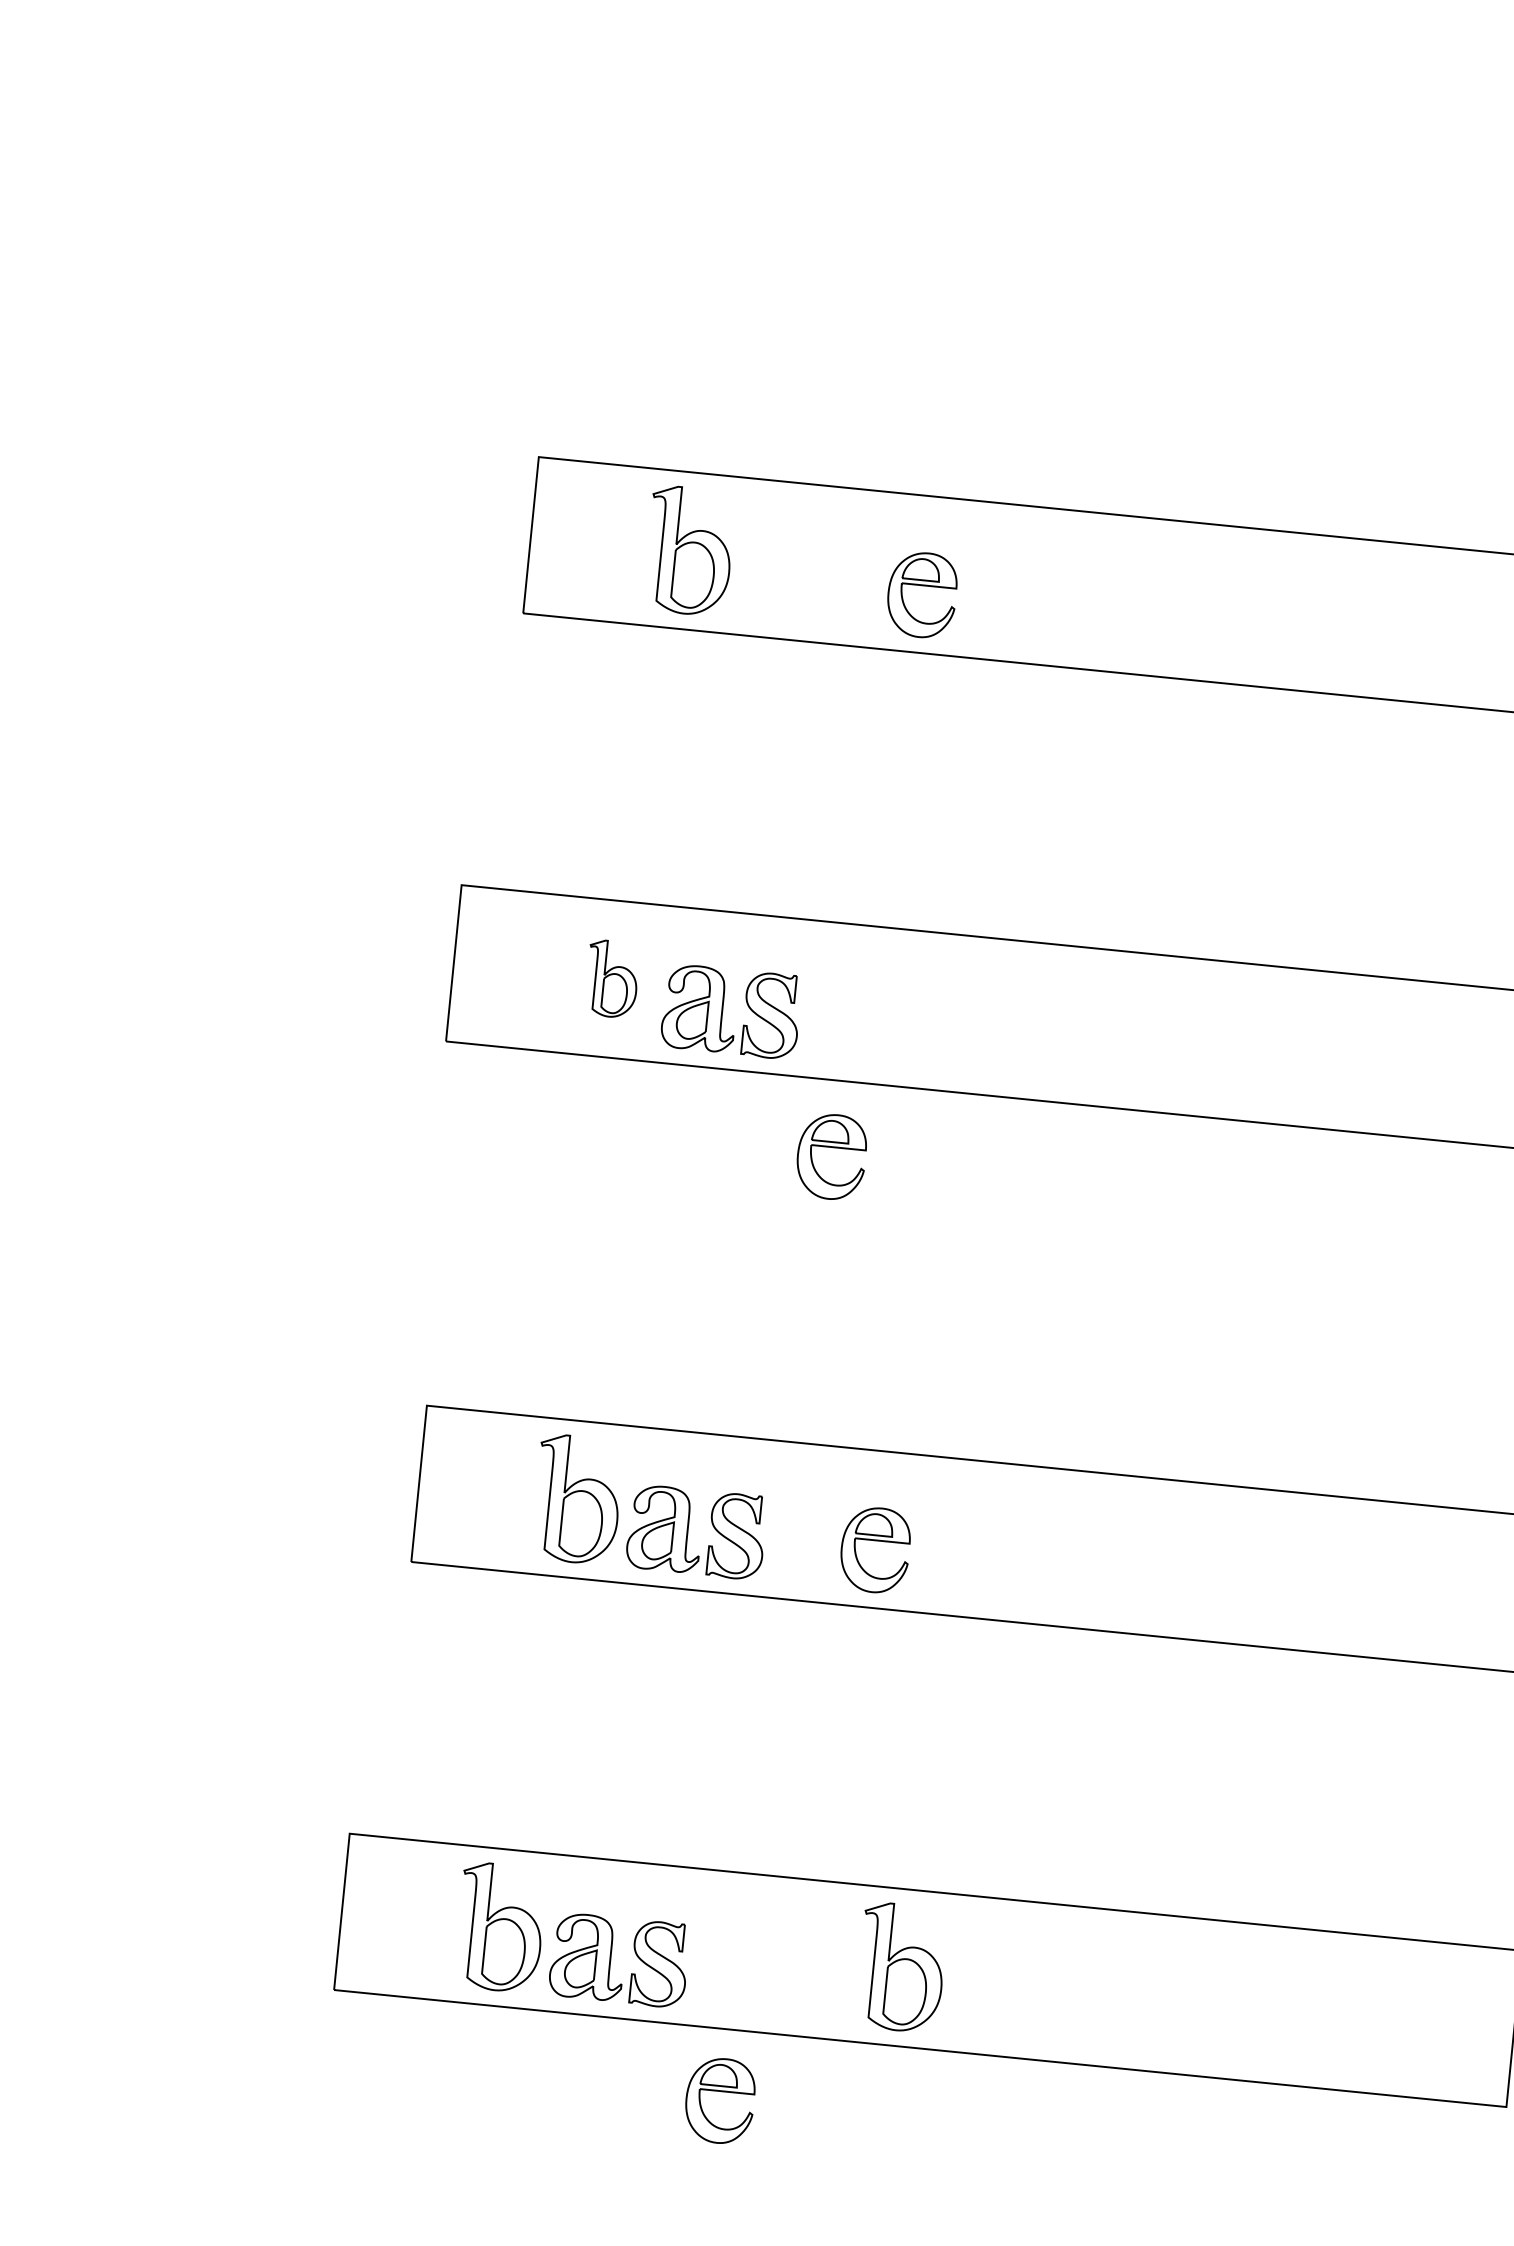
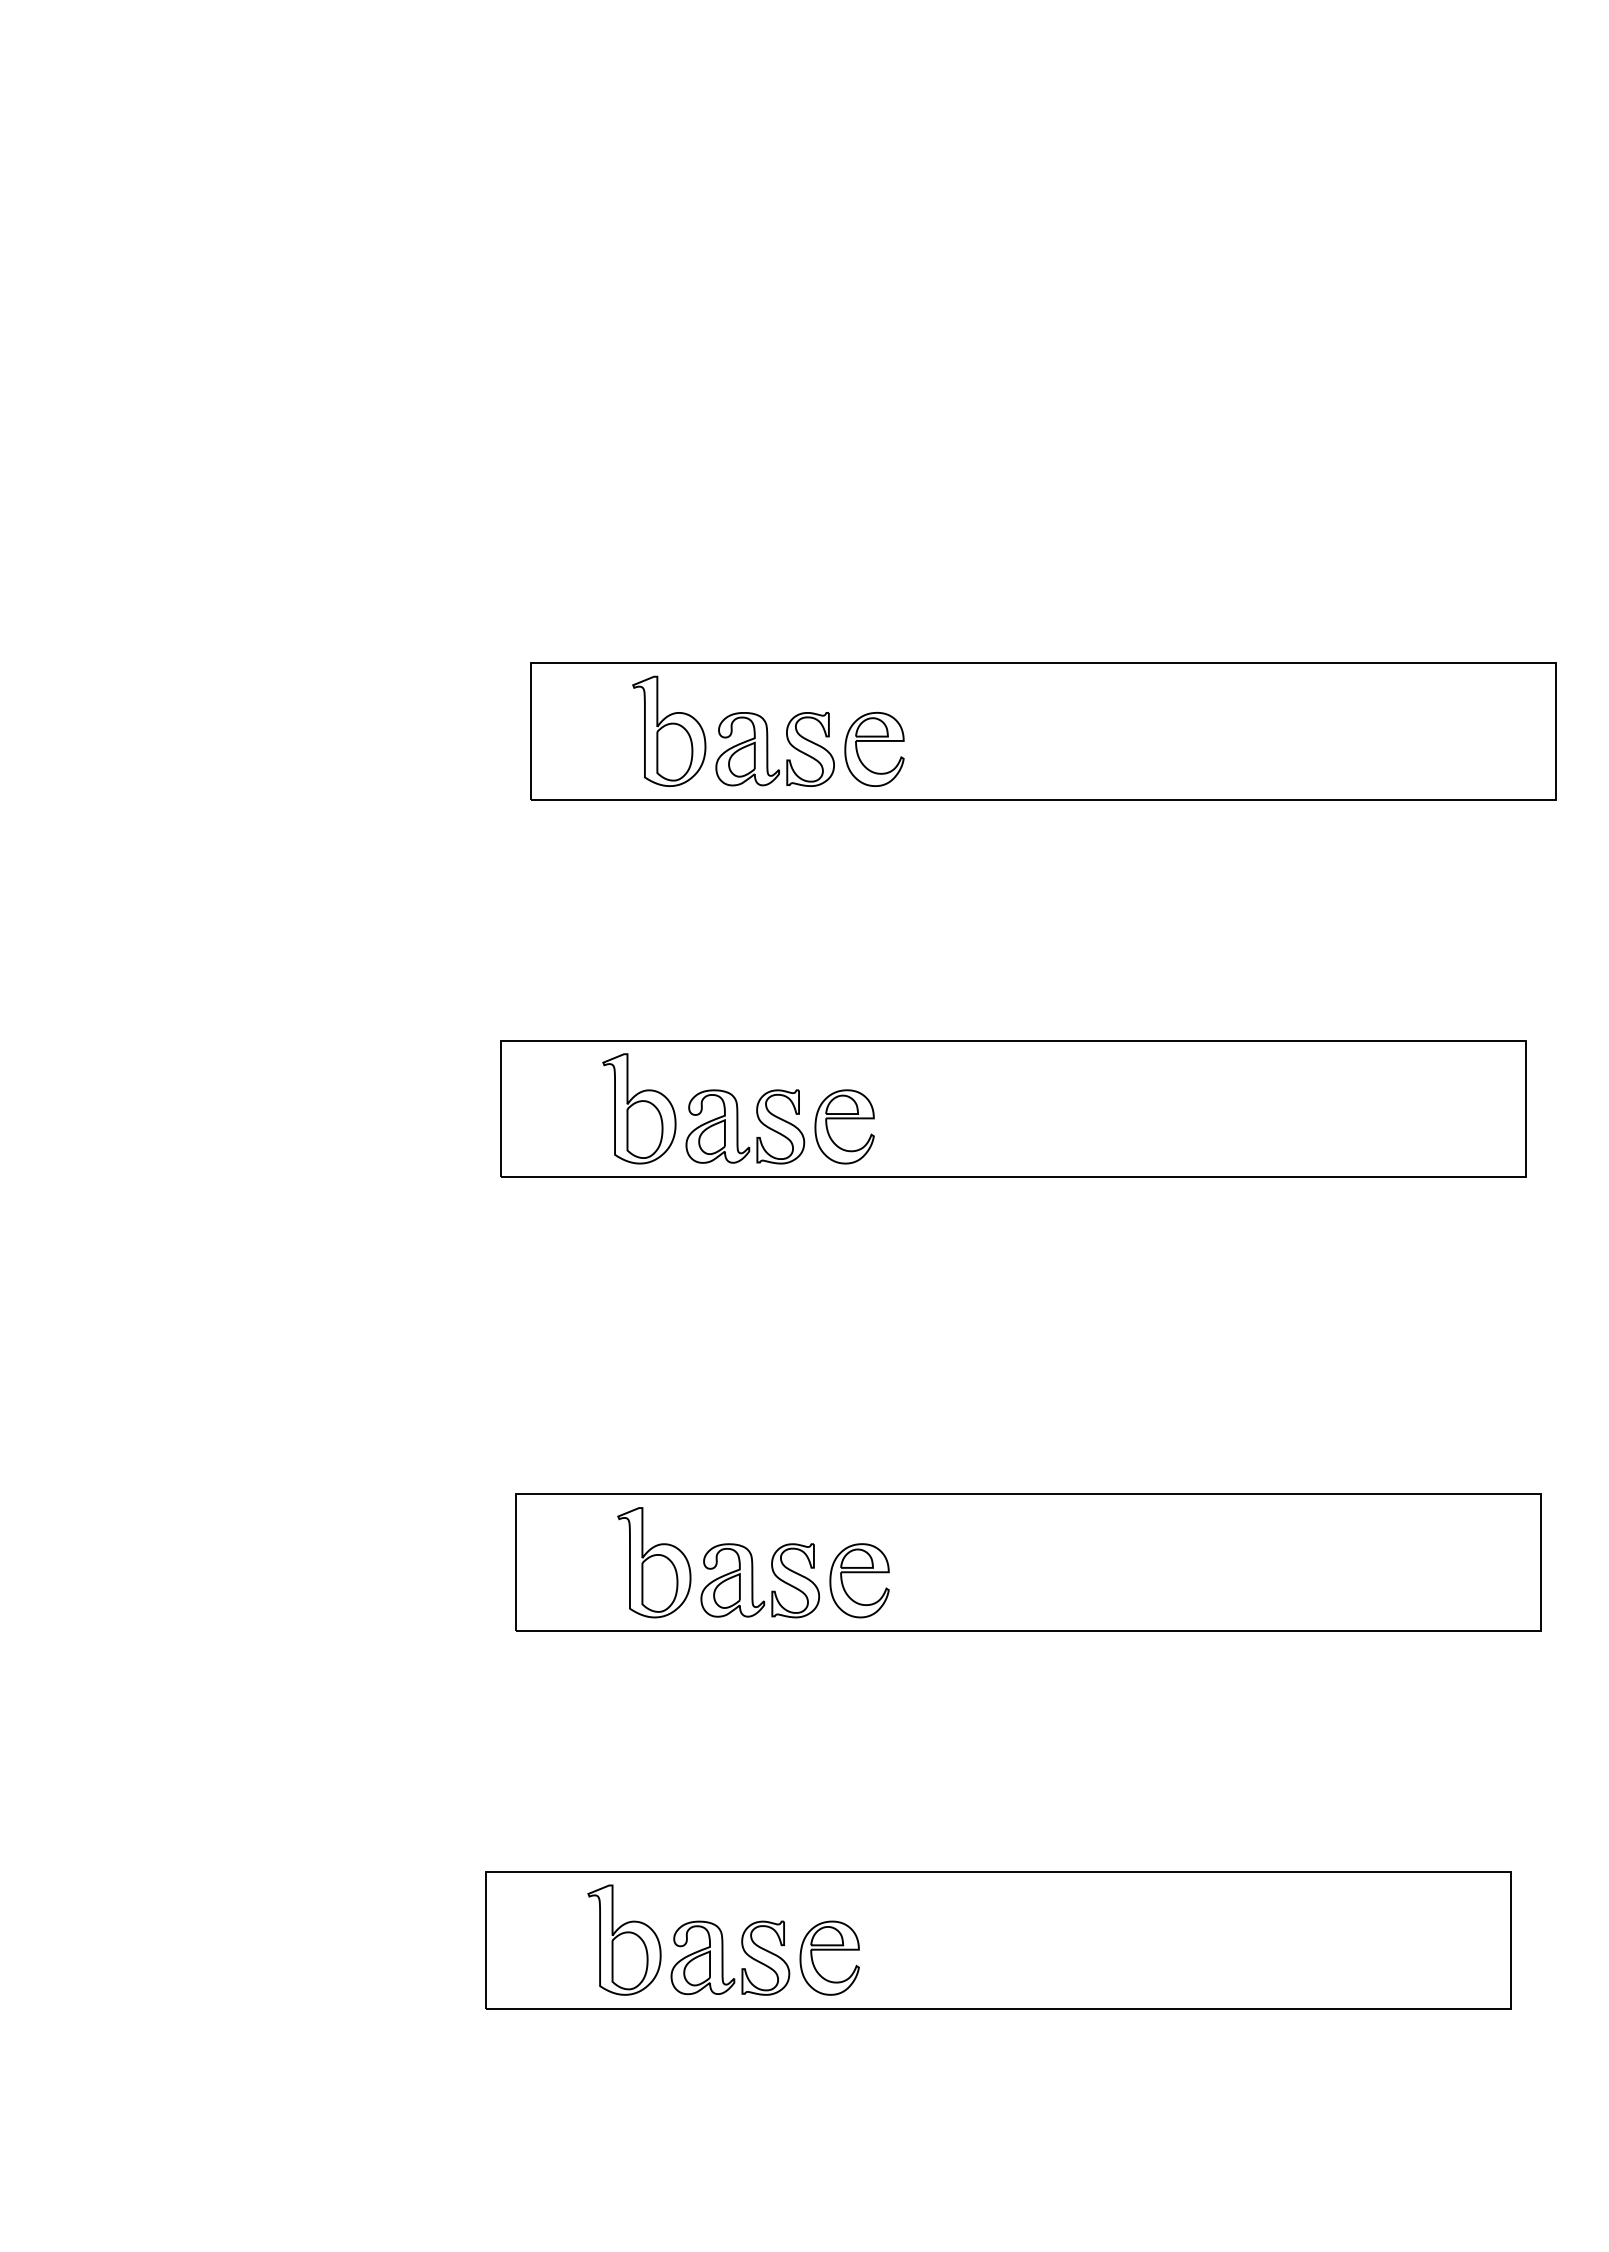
part: (807, 583) -> (774, 749), added
part: (612, 978) -> (639, 1108), size x1.67
part: (832, 1148) -> (844, 1119), moved
part: (876, 1541) -> (859, 1573), moved
part: (901, 1966) -> (975, 1939), removed
part: (720, 2092) -> (829, 1950), moved

